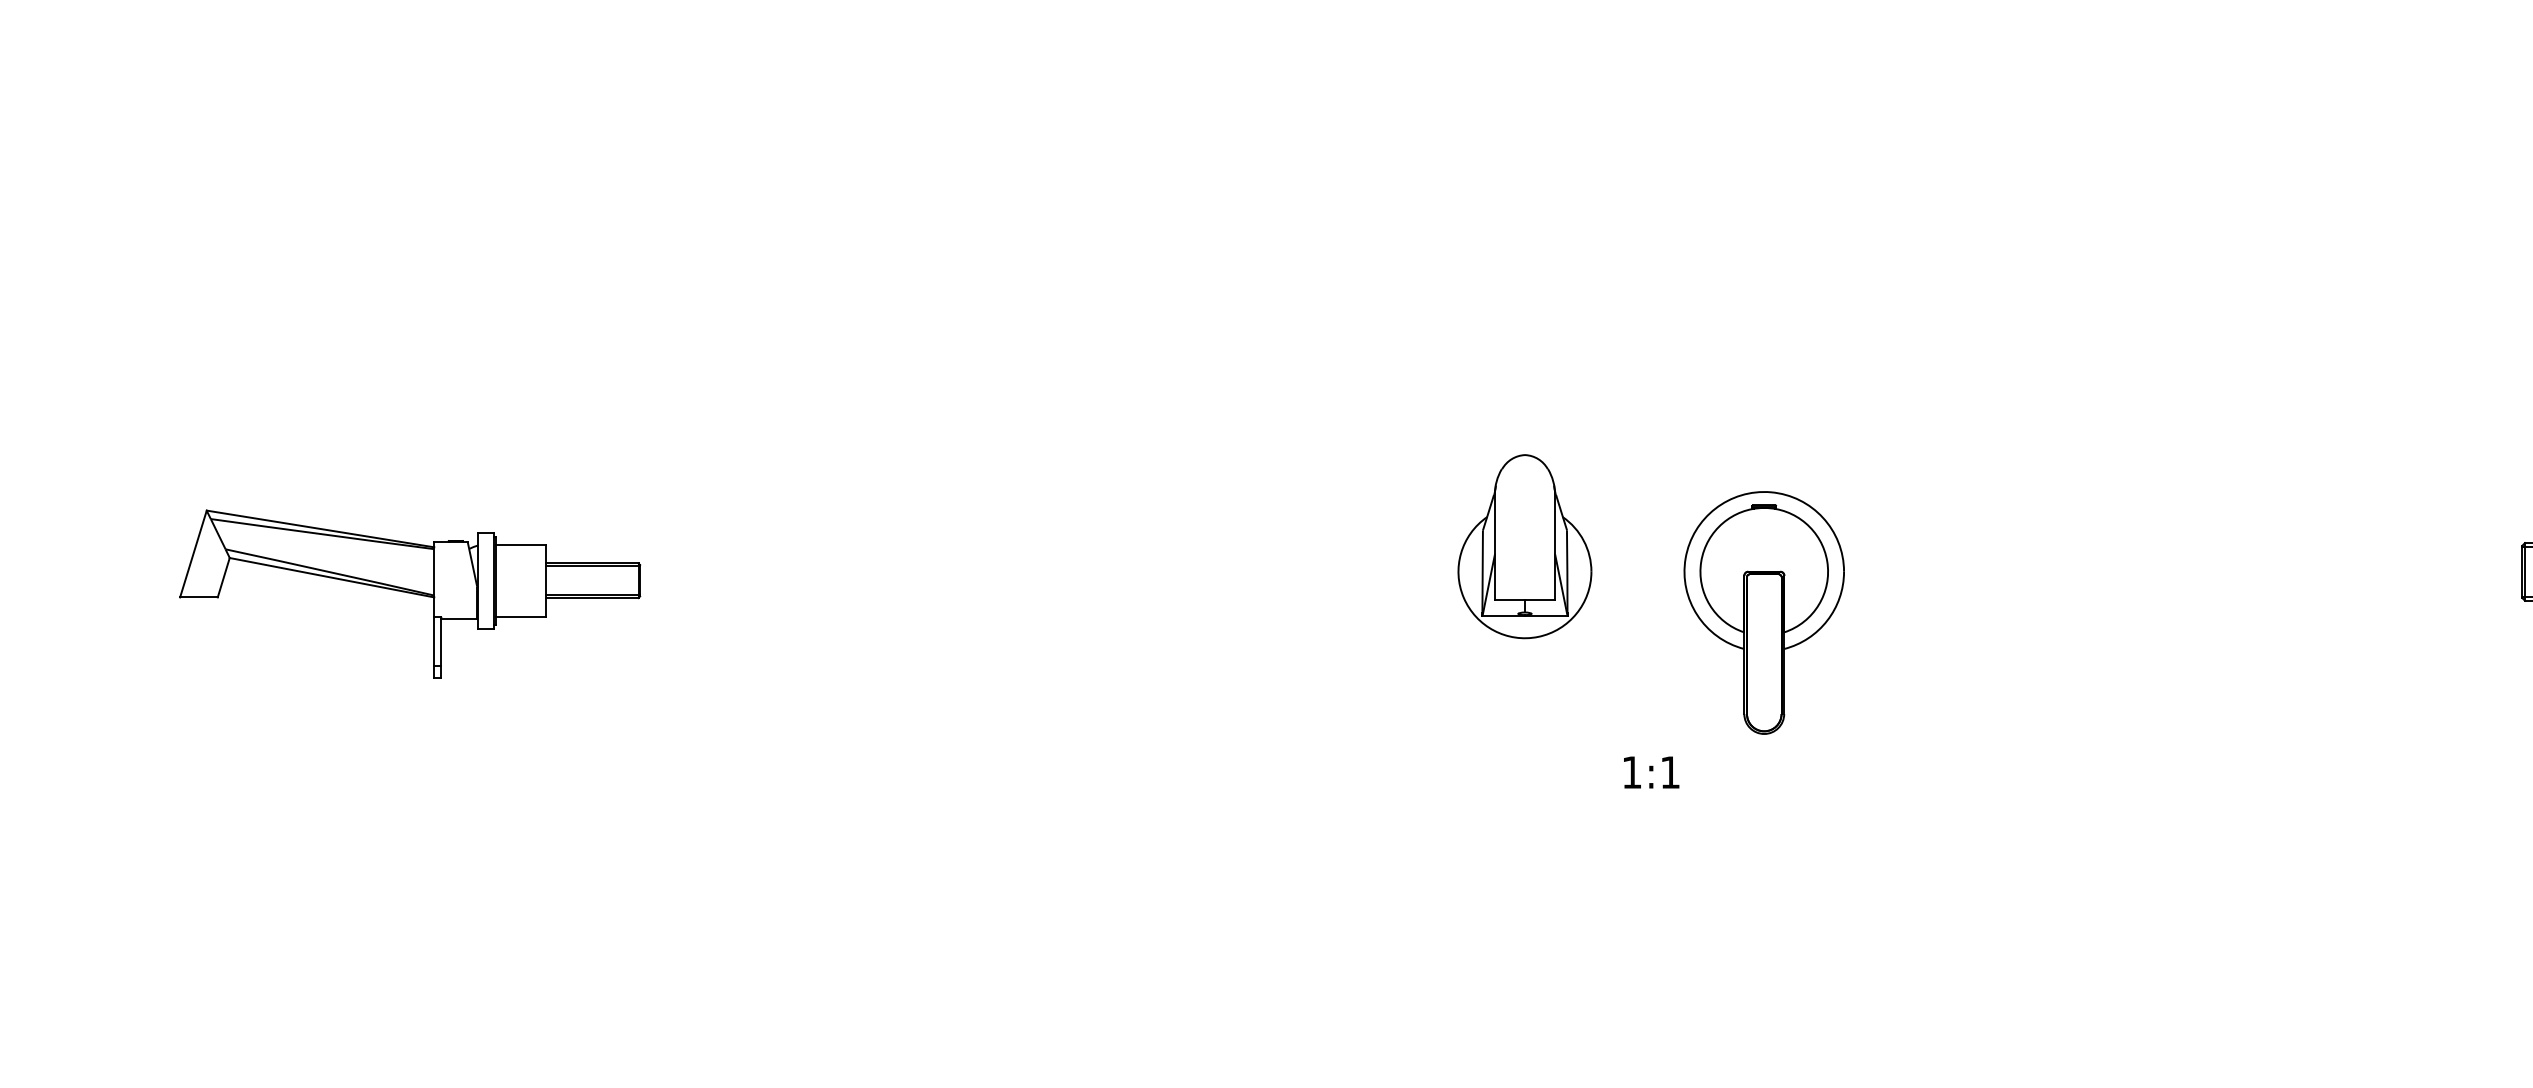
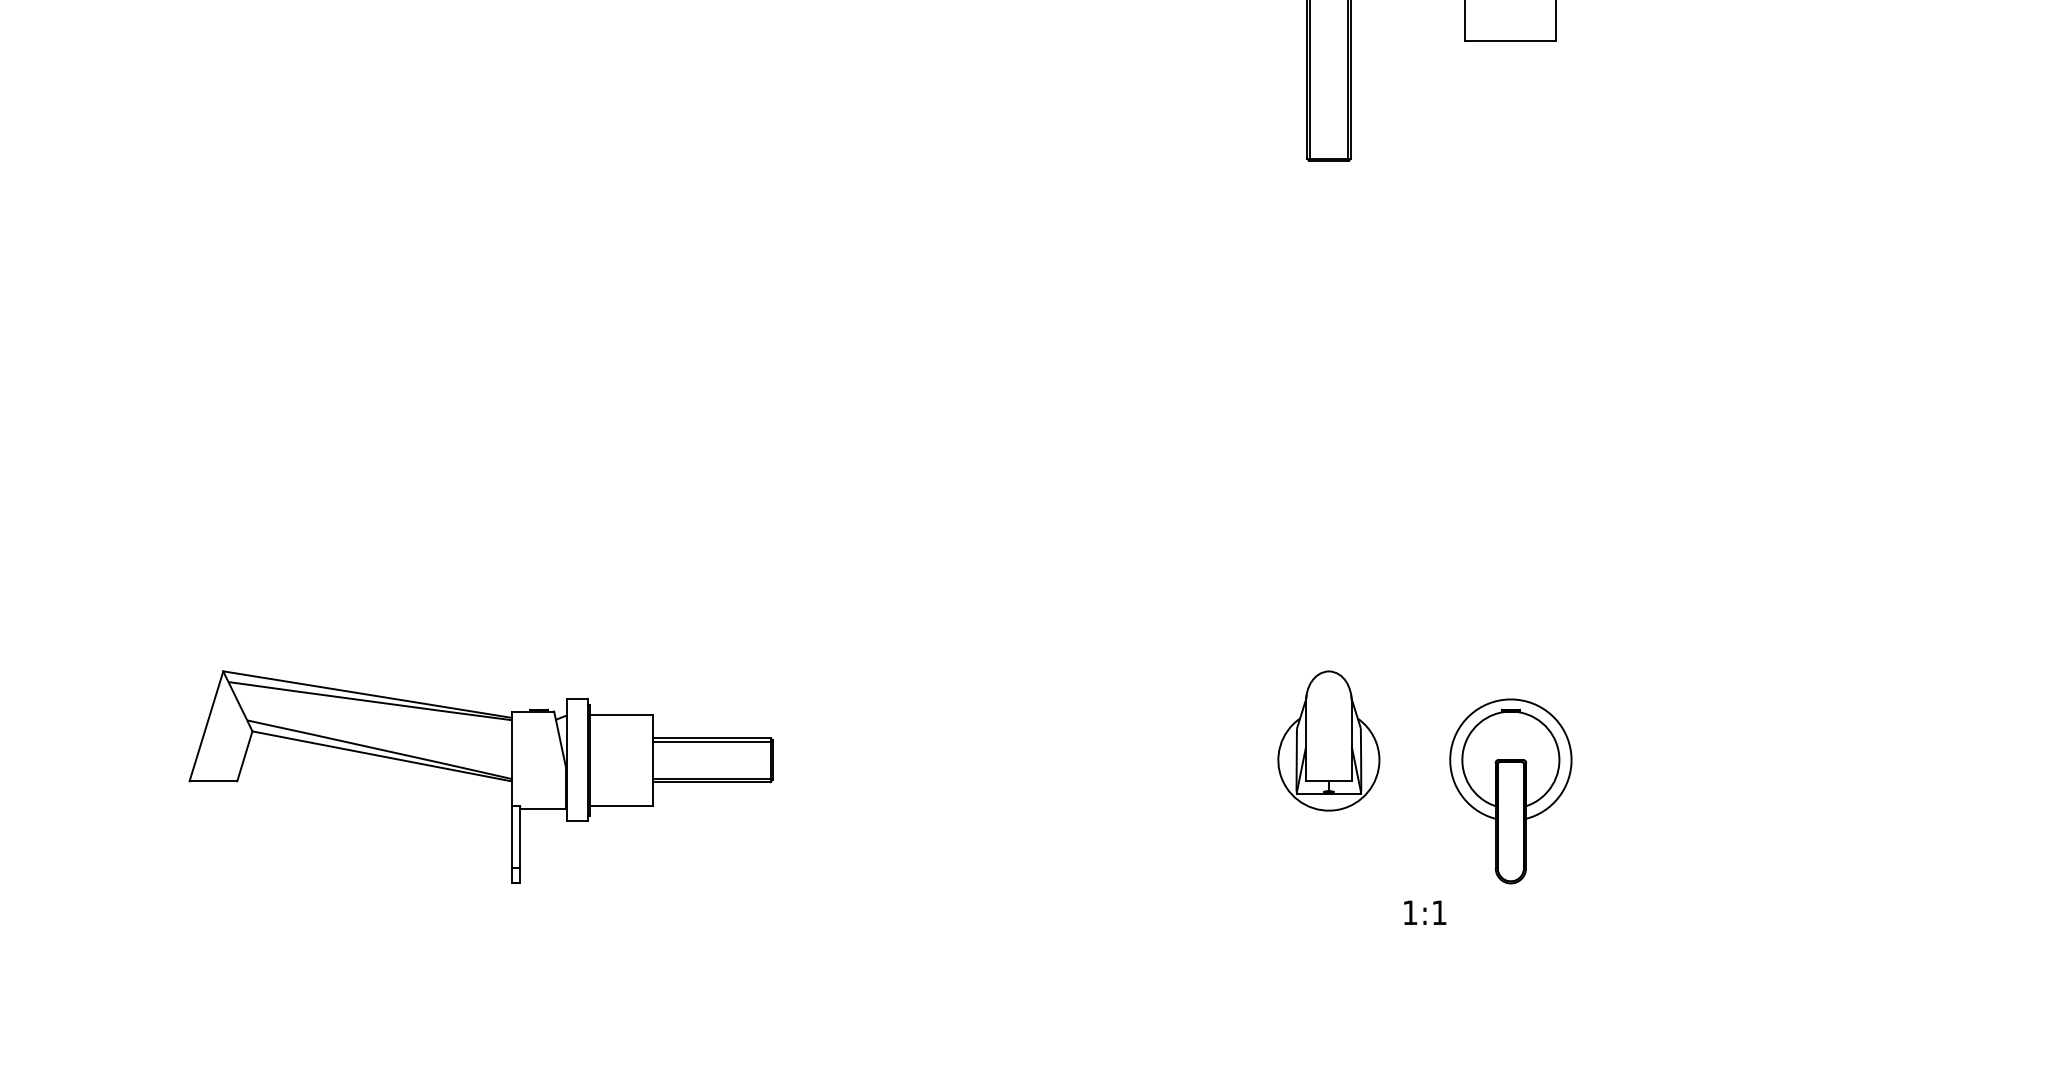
part: (409, 593) -> (480, 776), size x1.67

